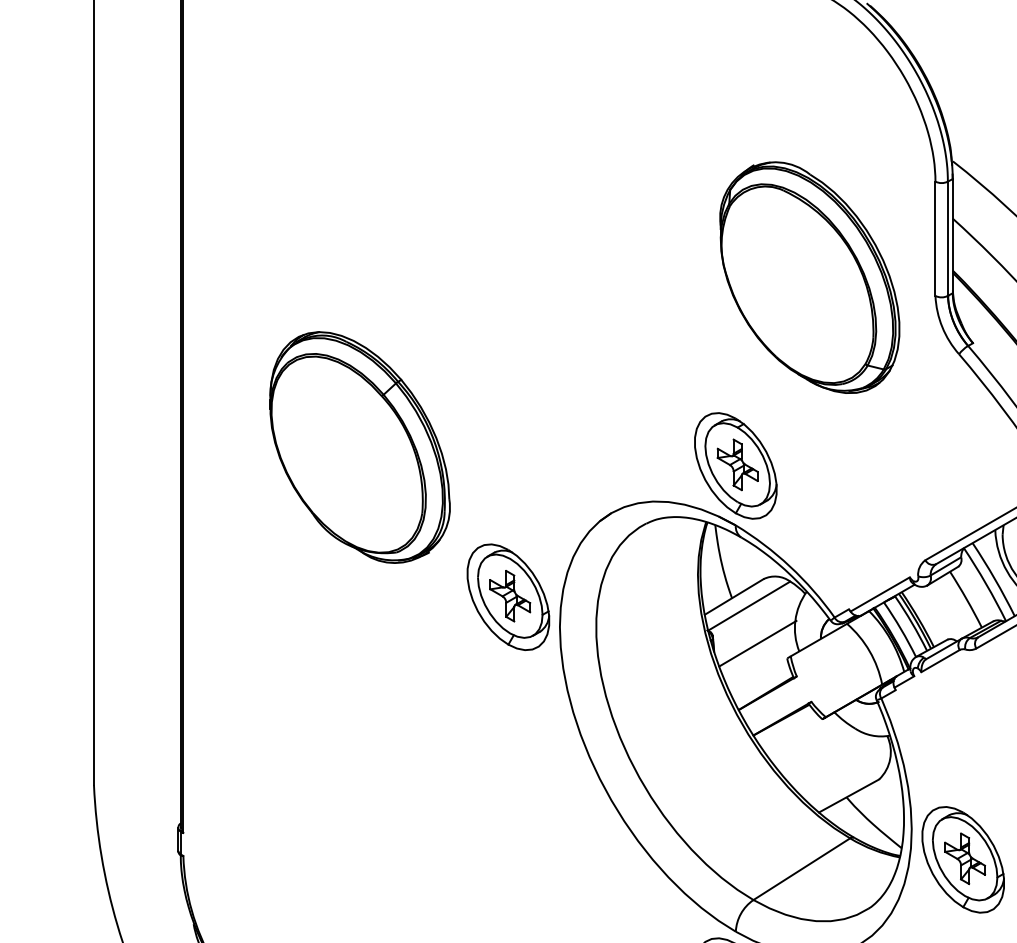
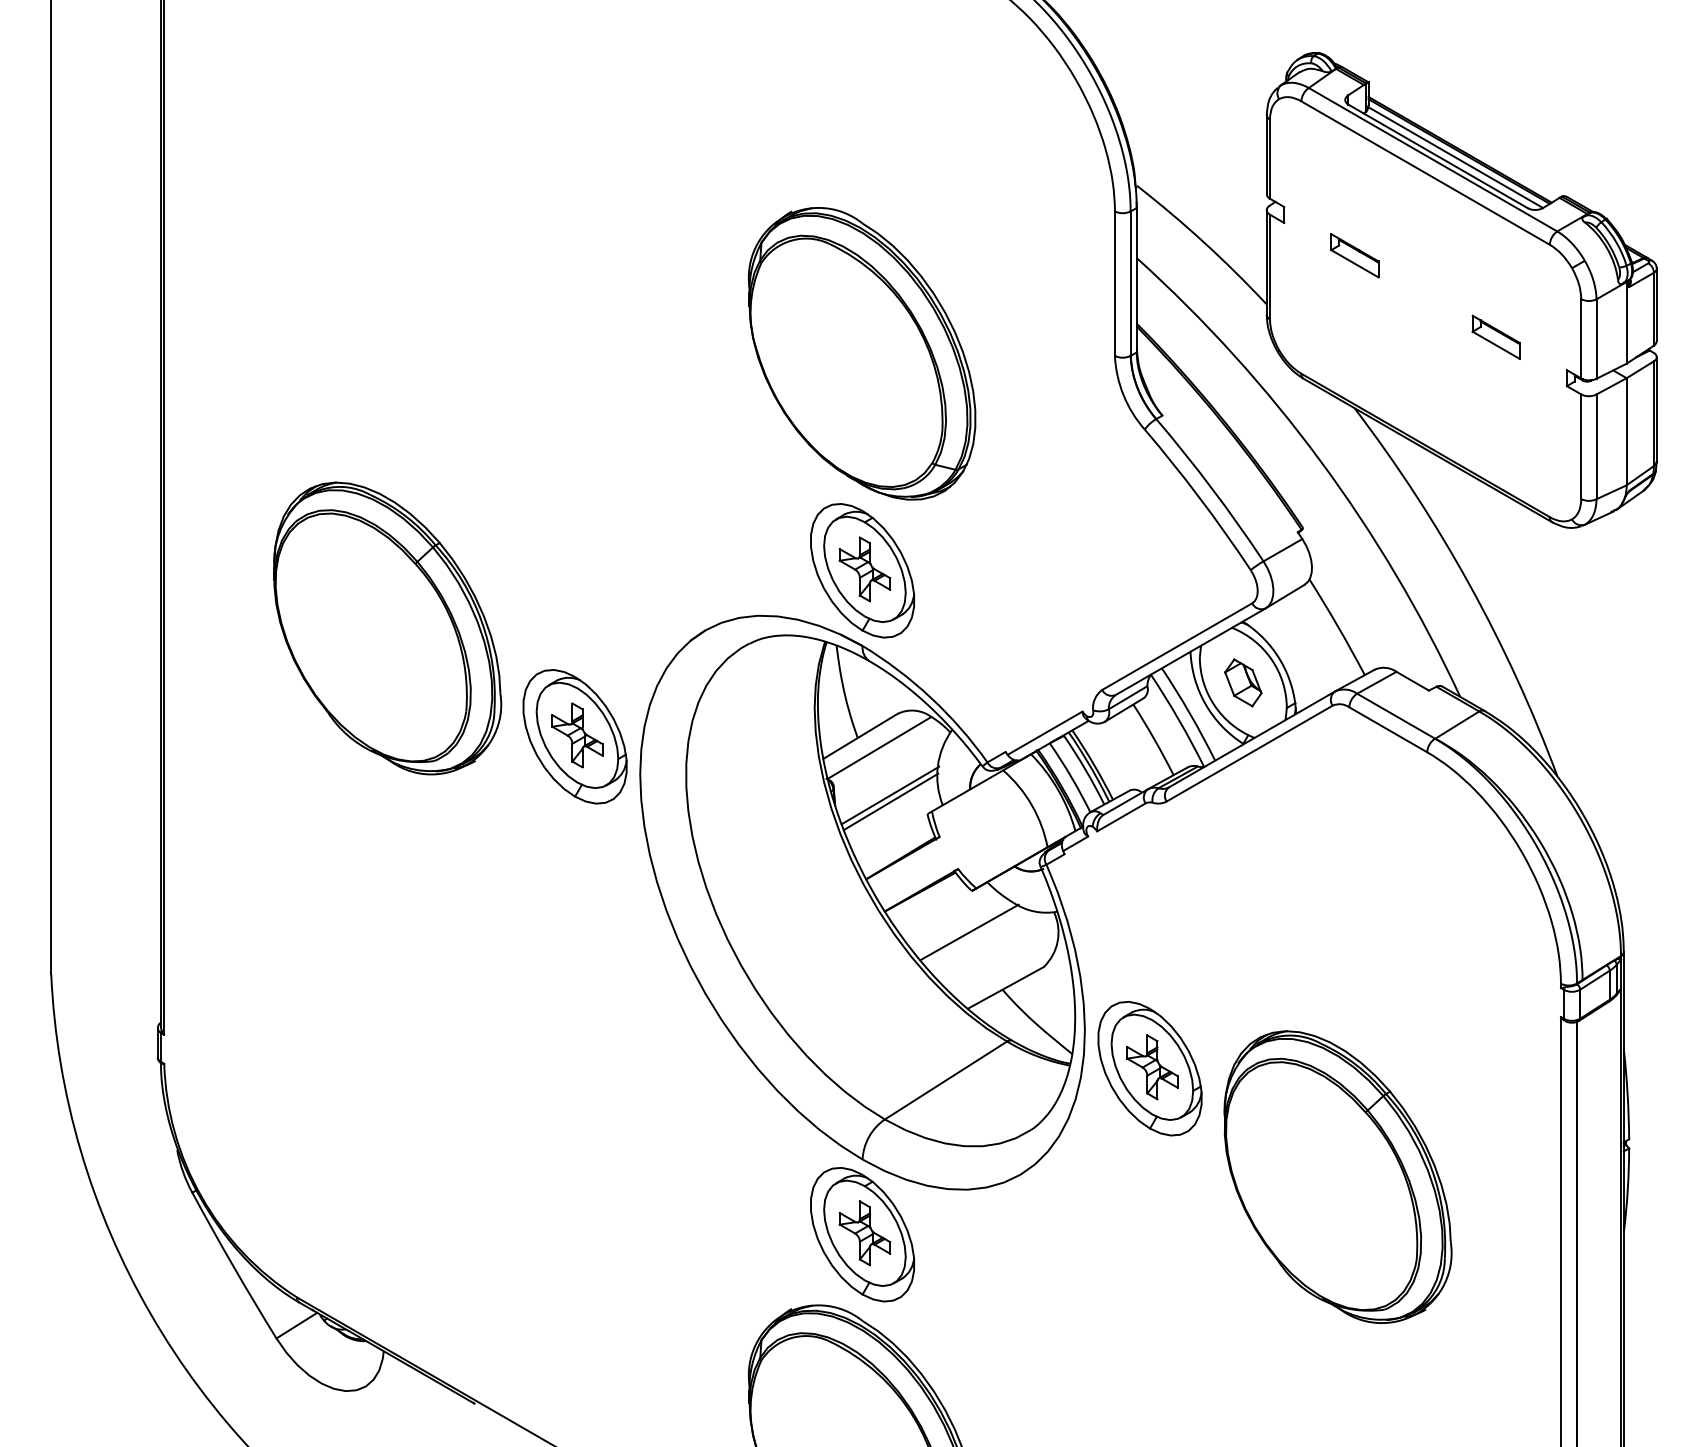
part: (809, 277) -> (861, 353), moved
part: (359, 447) -> (387, 628), moved
line: (757, 648) -> (890, 801), added
line: (820, 752) -> (969, 932), added

